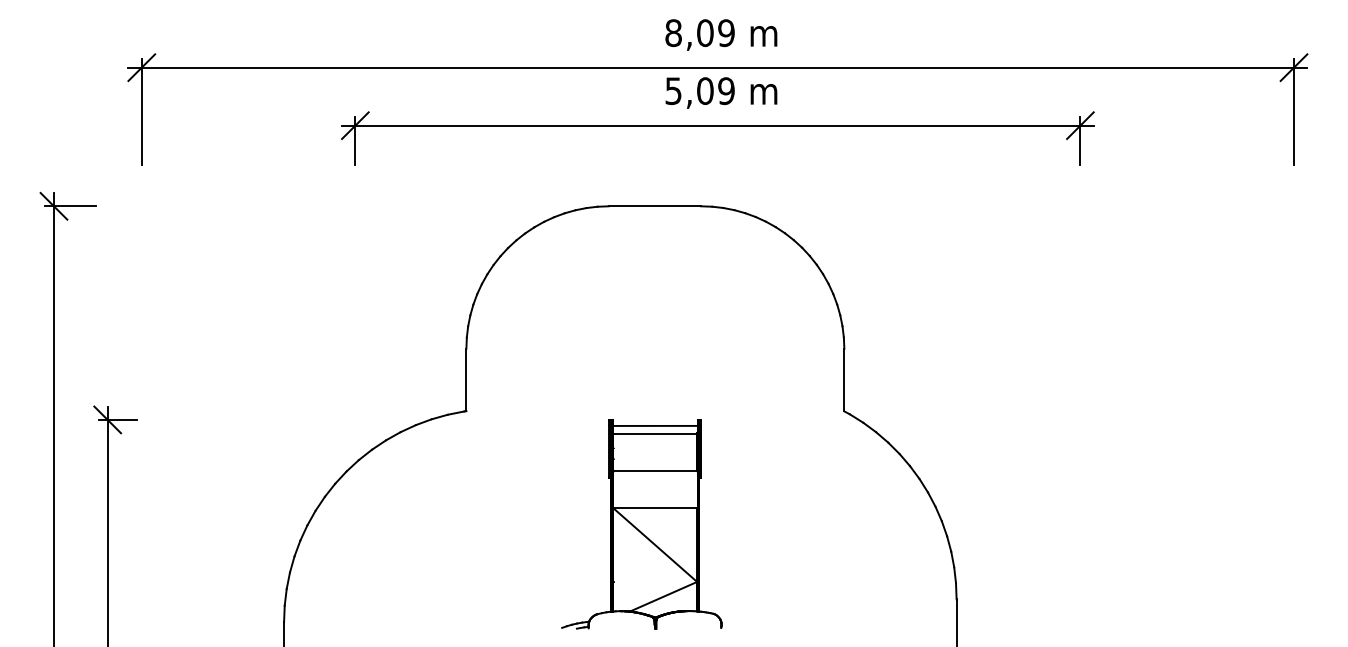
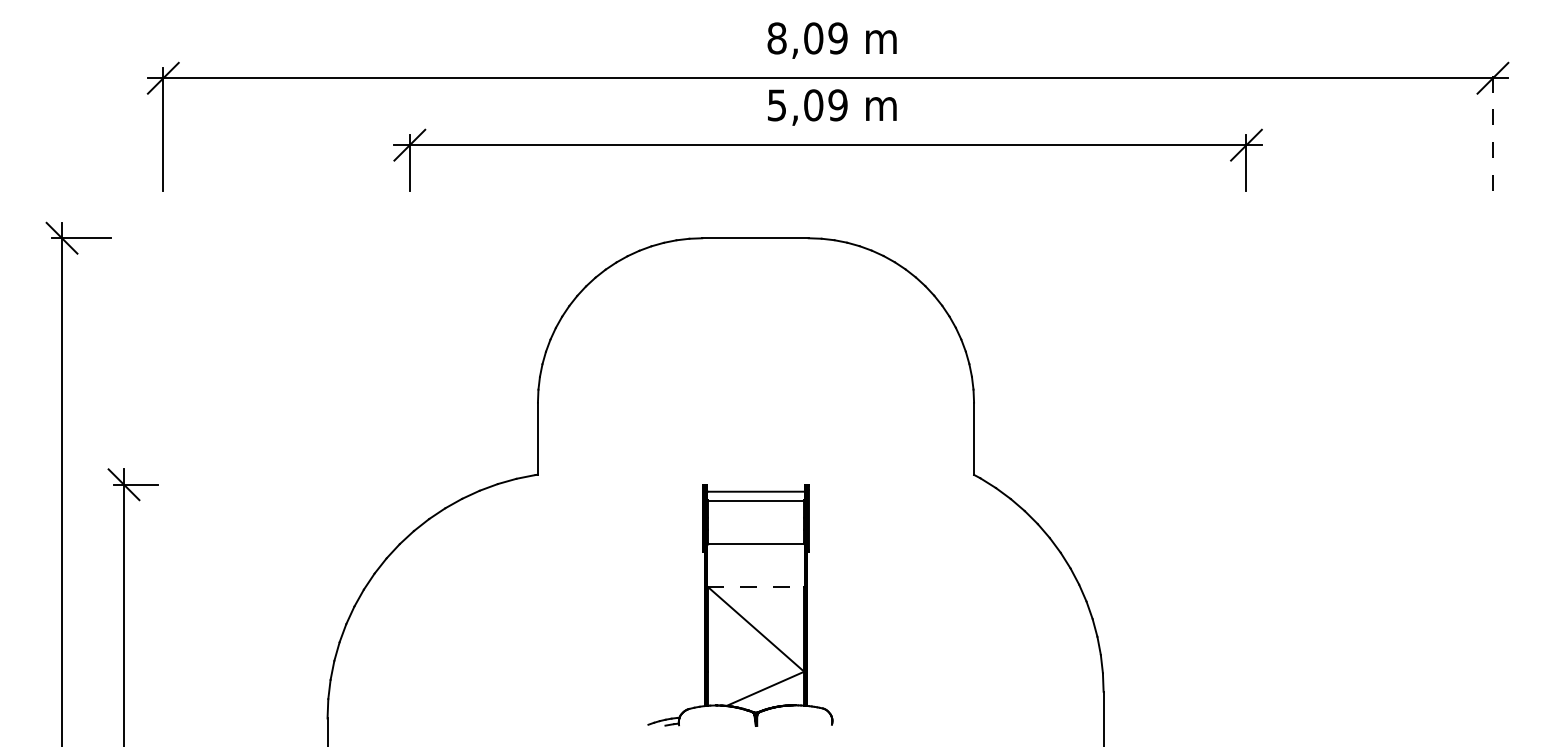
line: (1293, 112) -> (1492, 129), solid -> dashed
line: (655, 508) -> (756, 586), solid -> dashed

